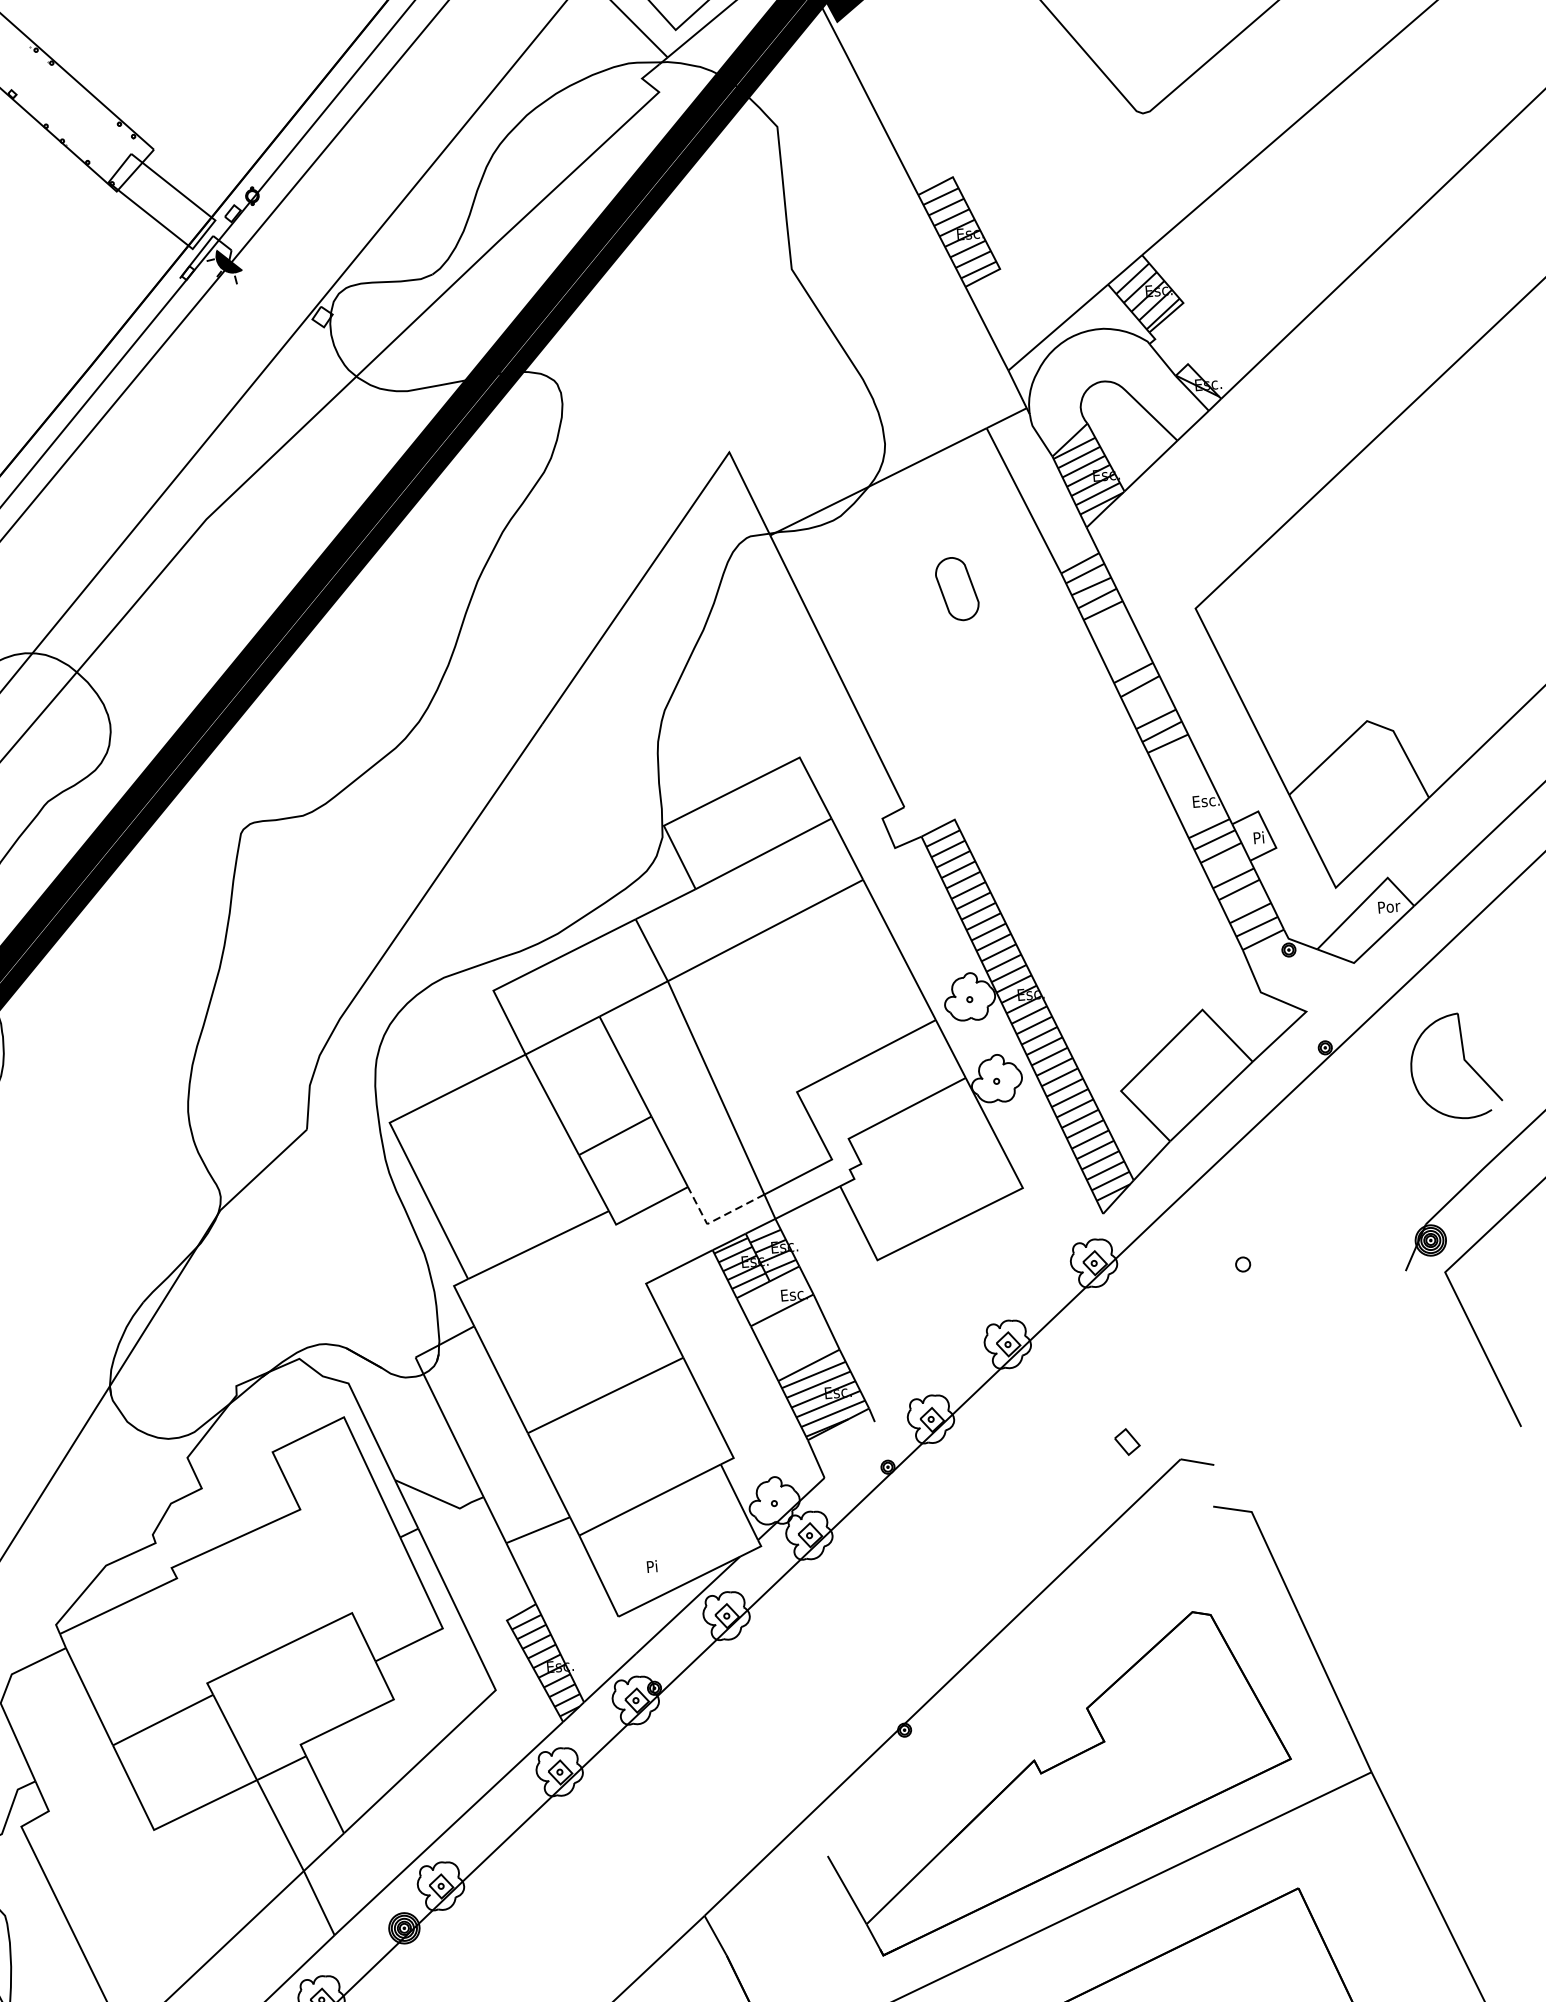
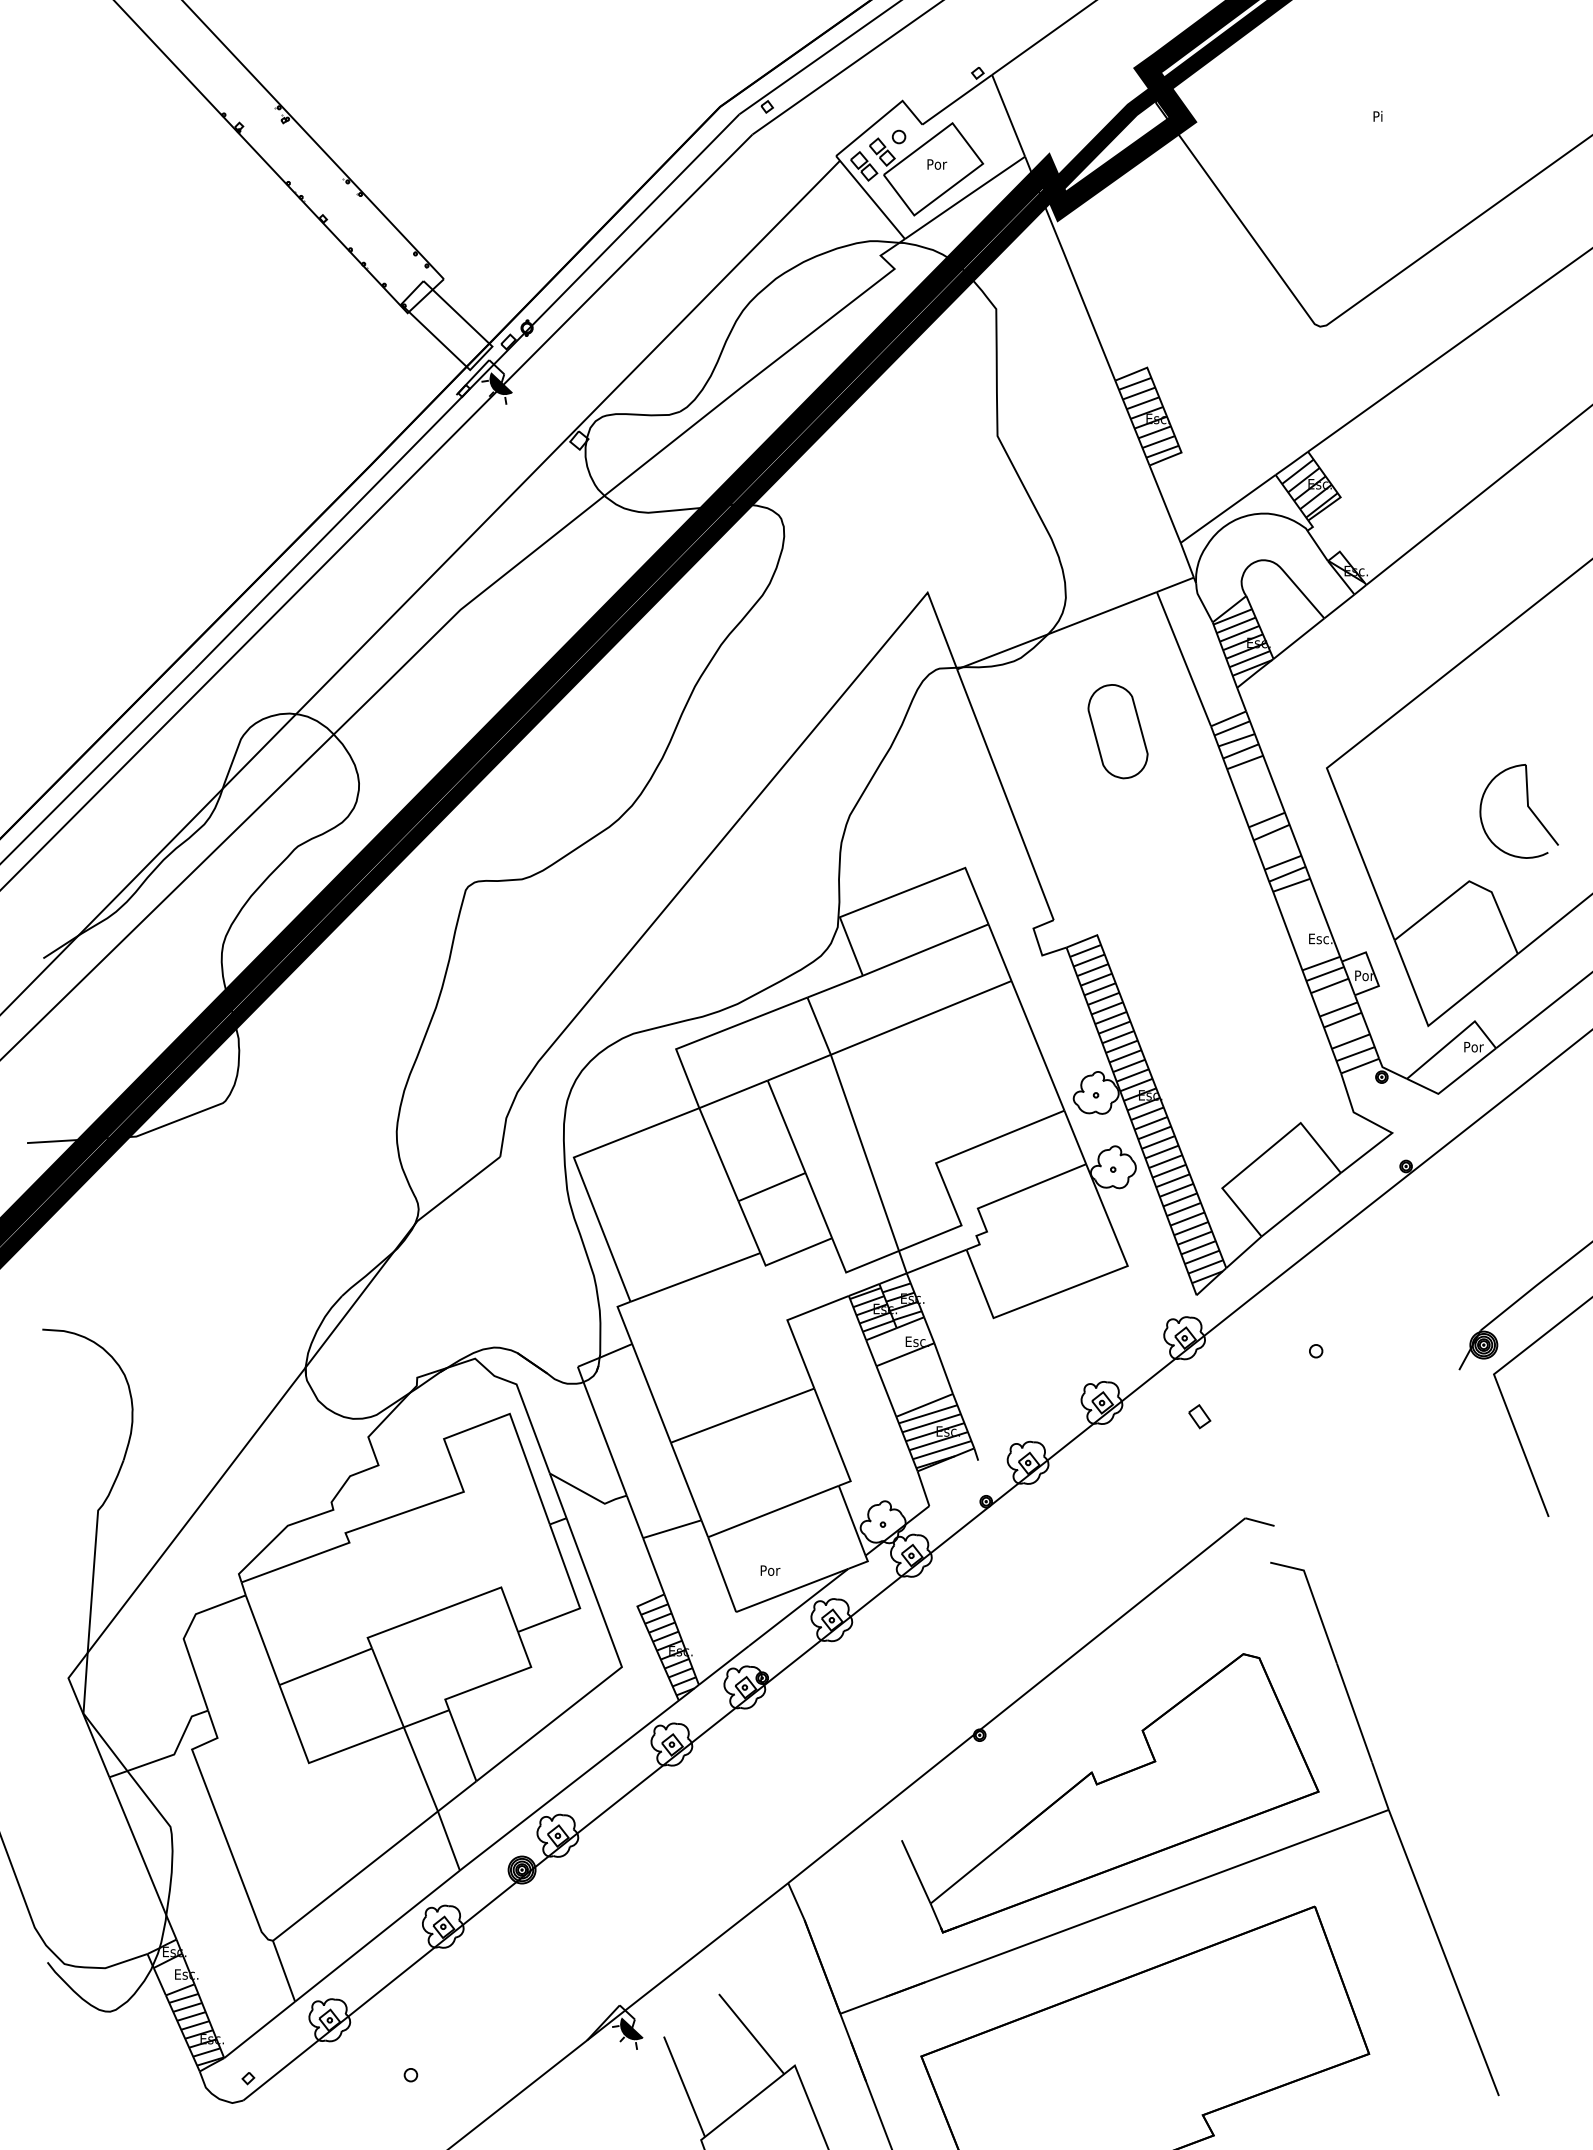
part: (956, 588) -> (1117, 731), size x1.67
text: (1259, 837) -> (1364, 975), Pi -> Por
part: (1463, 1061) -> (1527, 807), moved
line: (716, 1219) -> (854, 1269), dashed -> solid
part: (1127, 1441) -> (1199, 1416), moved
text: (652, 1566) -> (770, 1570), Pi -> Por

